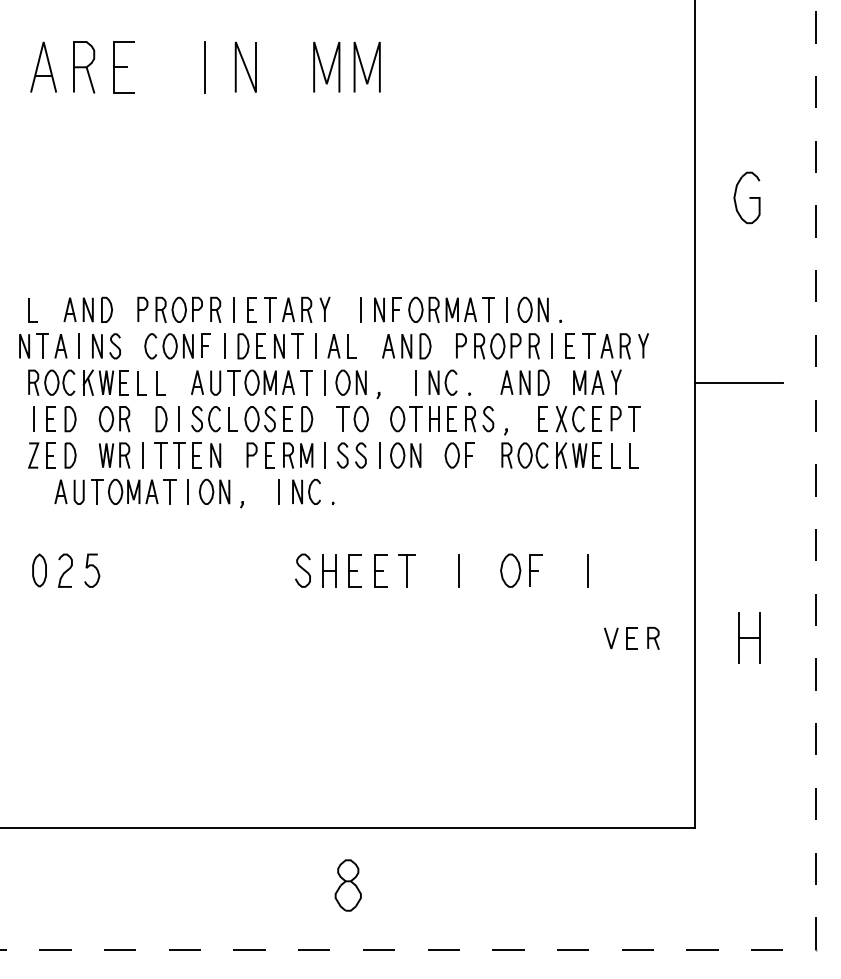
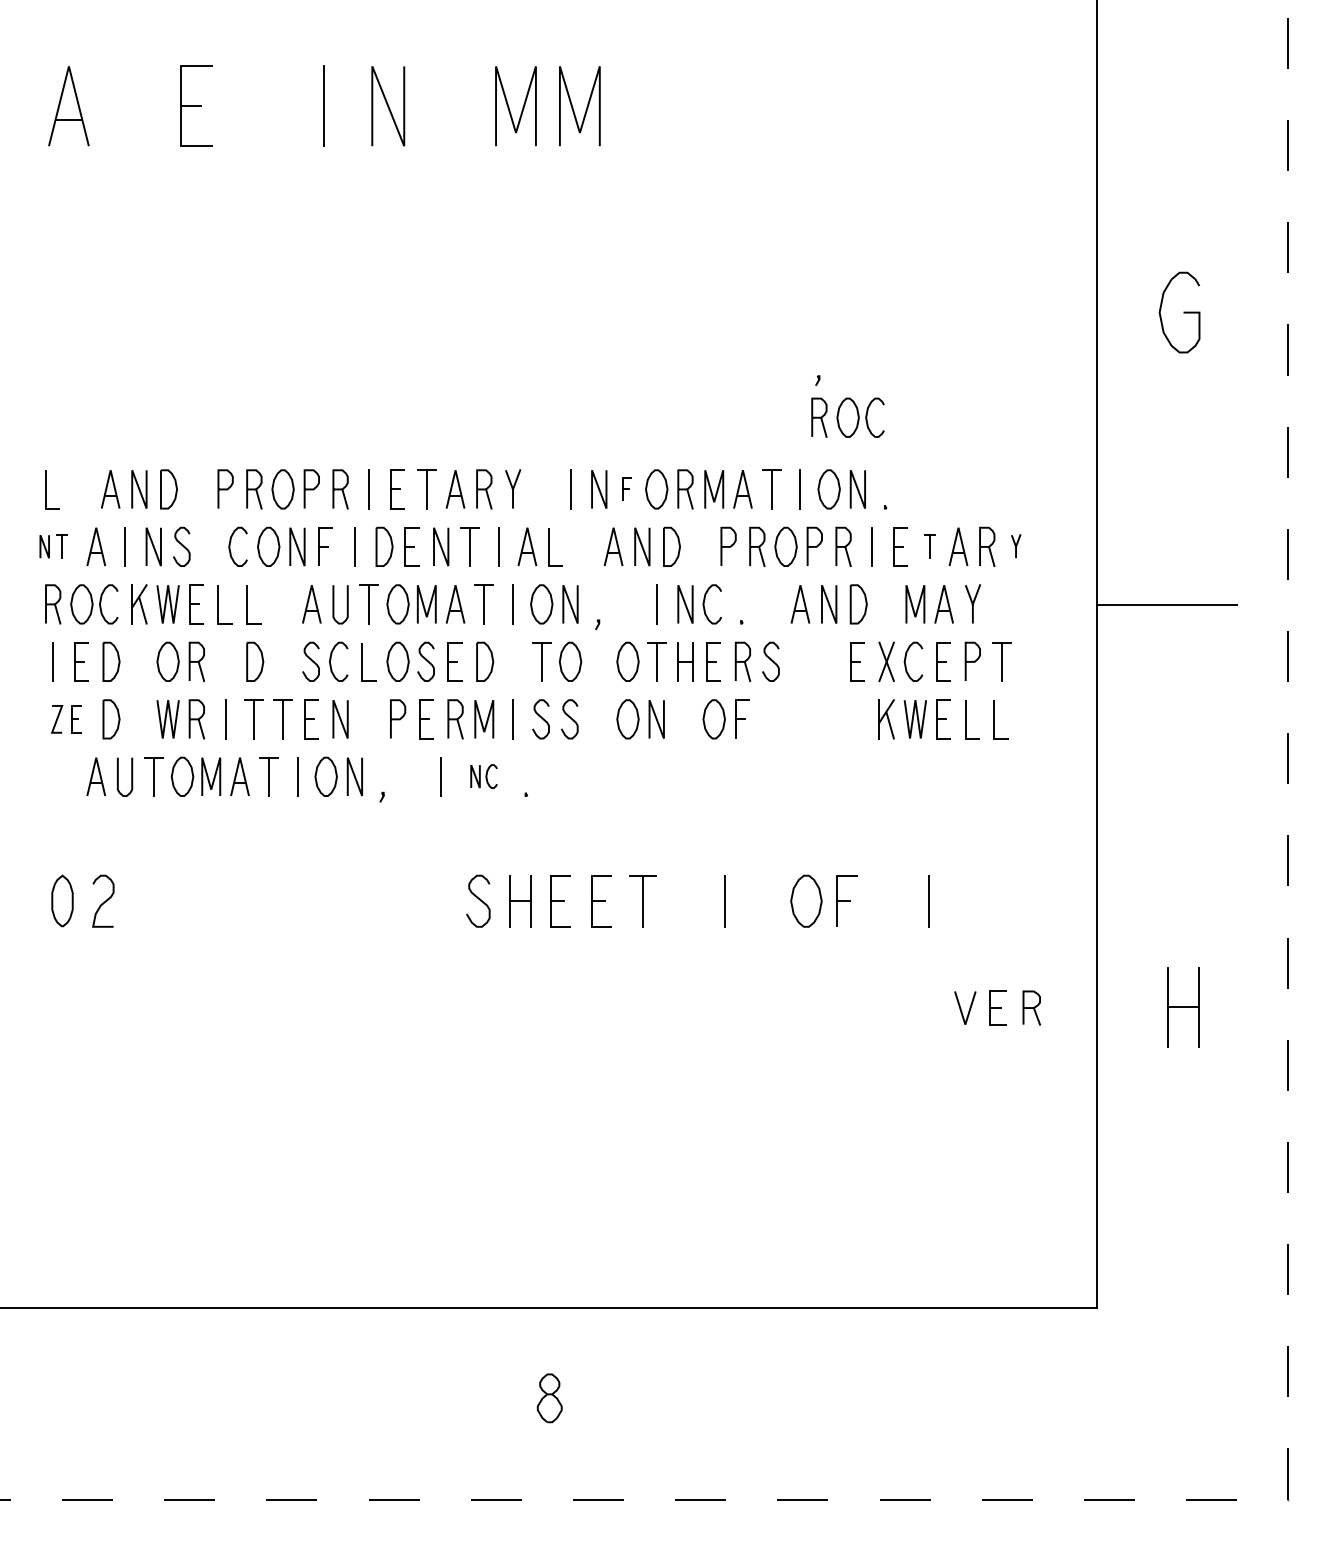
part: (84, 67) -> (133, 106), removed
part: (396, 309) -> (626, 488), size x0.6
part: (33, 345) -> (52, 545), size x0.6
part: (588, 345) -> (929, 545), size x0.6
part: (643, 345) -> (1016, 545), size x0.6
line: (179, 419) -> (283, 662), removed
part: (524, 448) -> (847, 406), moved
part: (41, 455) -> (65, 719), size x0.7
line: (379, 455) -> (599, 719), removed
part: (306, 491) -> (483, 776), size x0.6
curve: (94, 567) -> (149, 896), removed
part: (347, 885) -> (548, 1398), size x0.6

